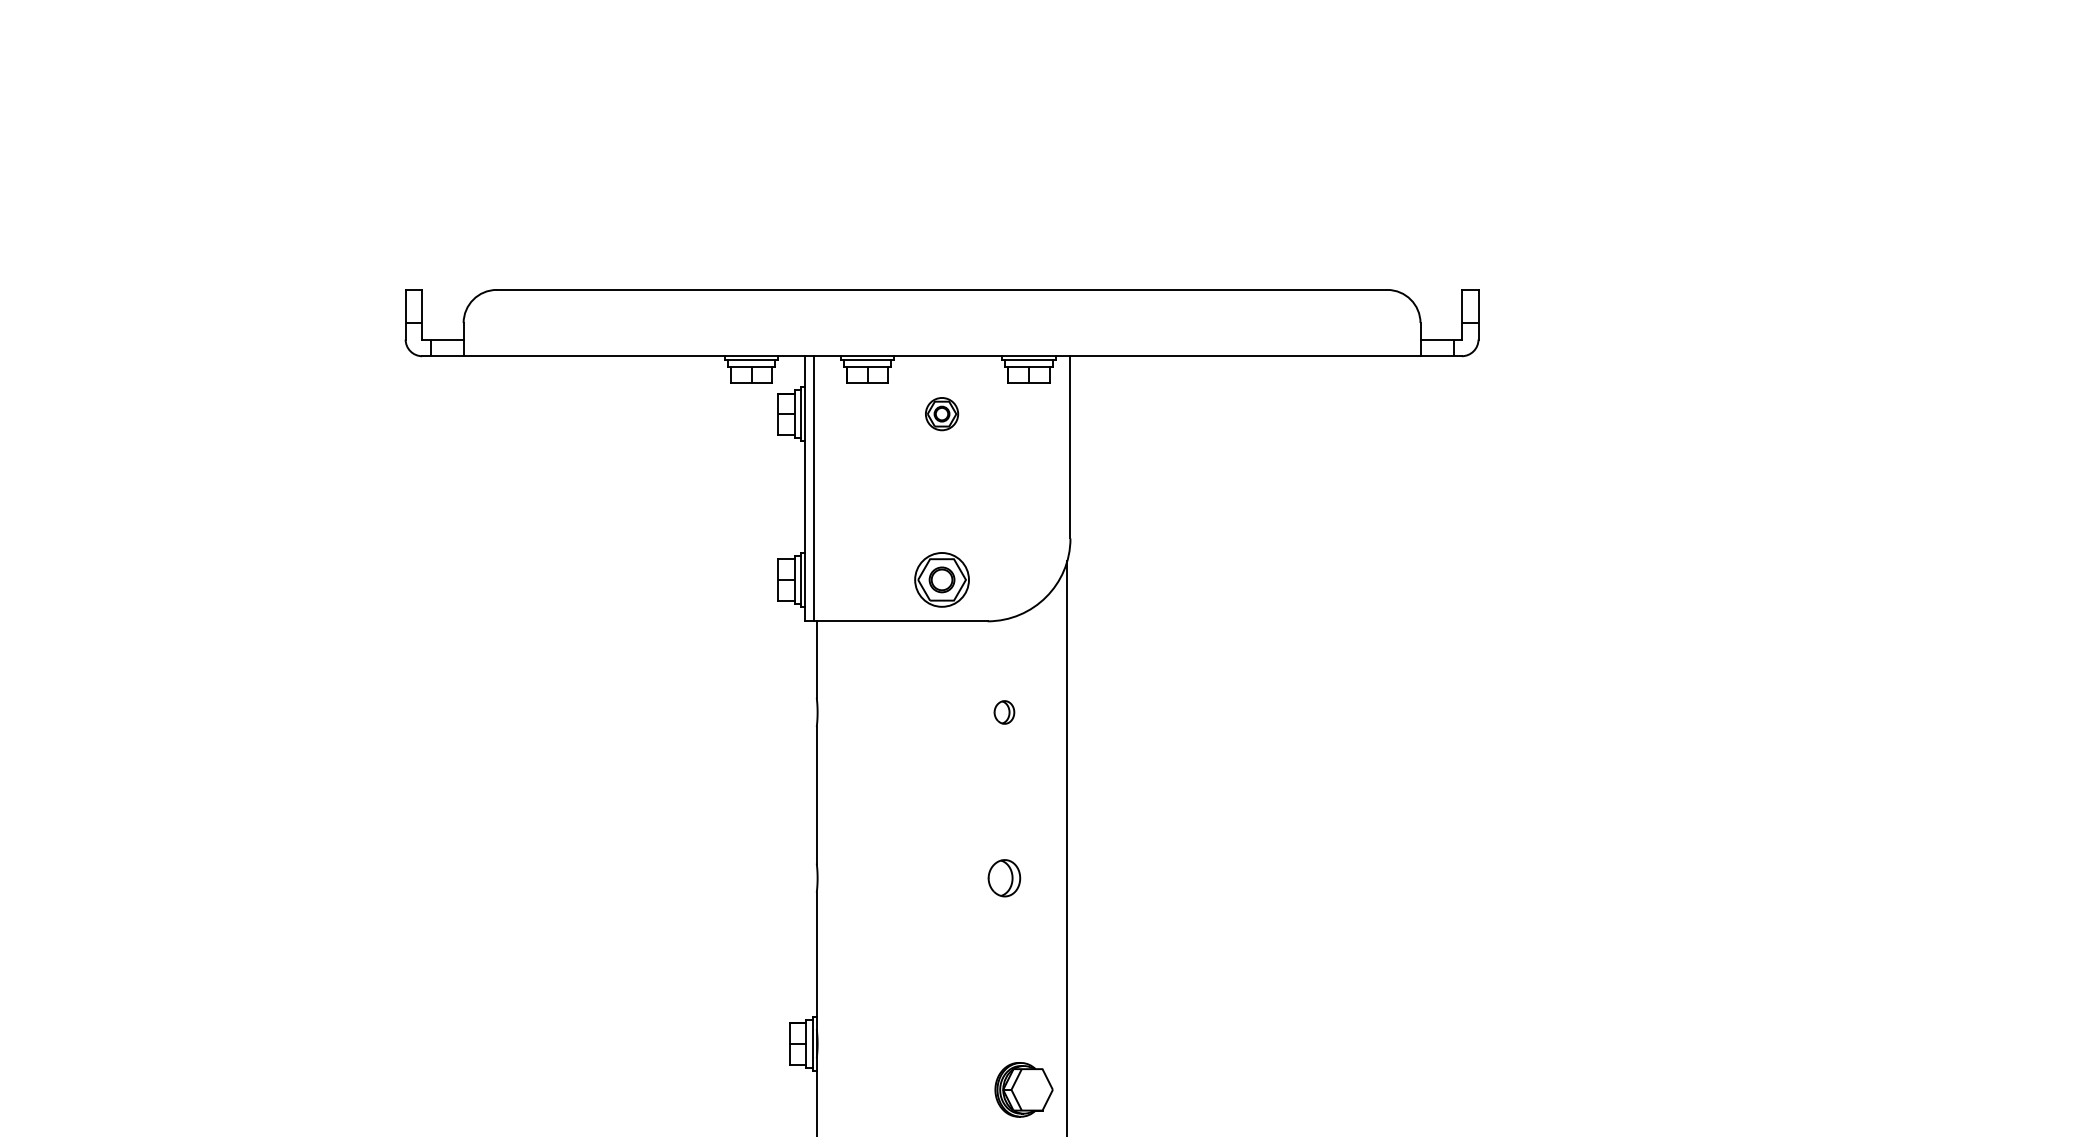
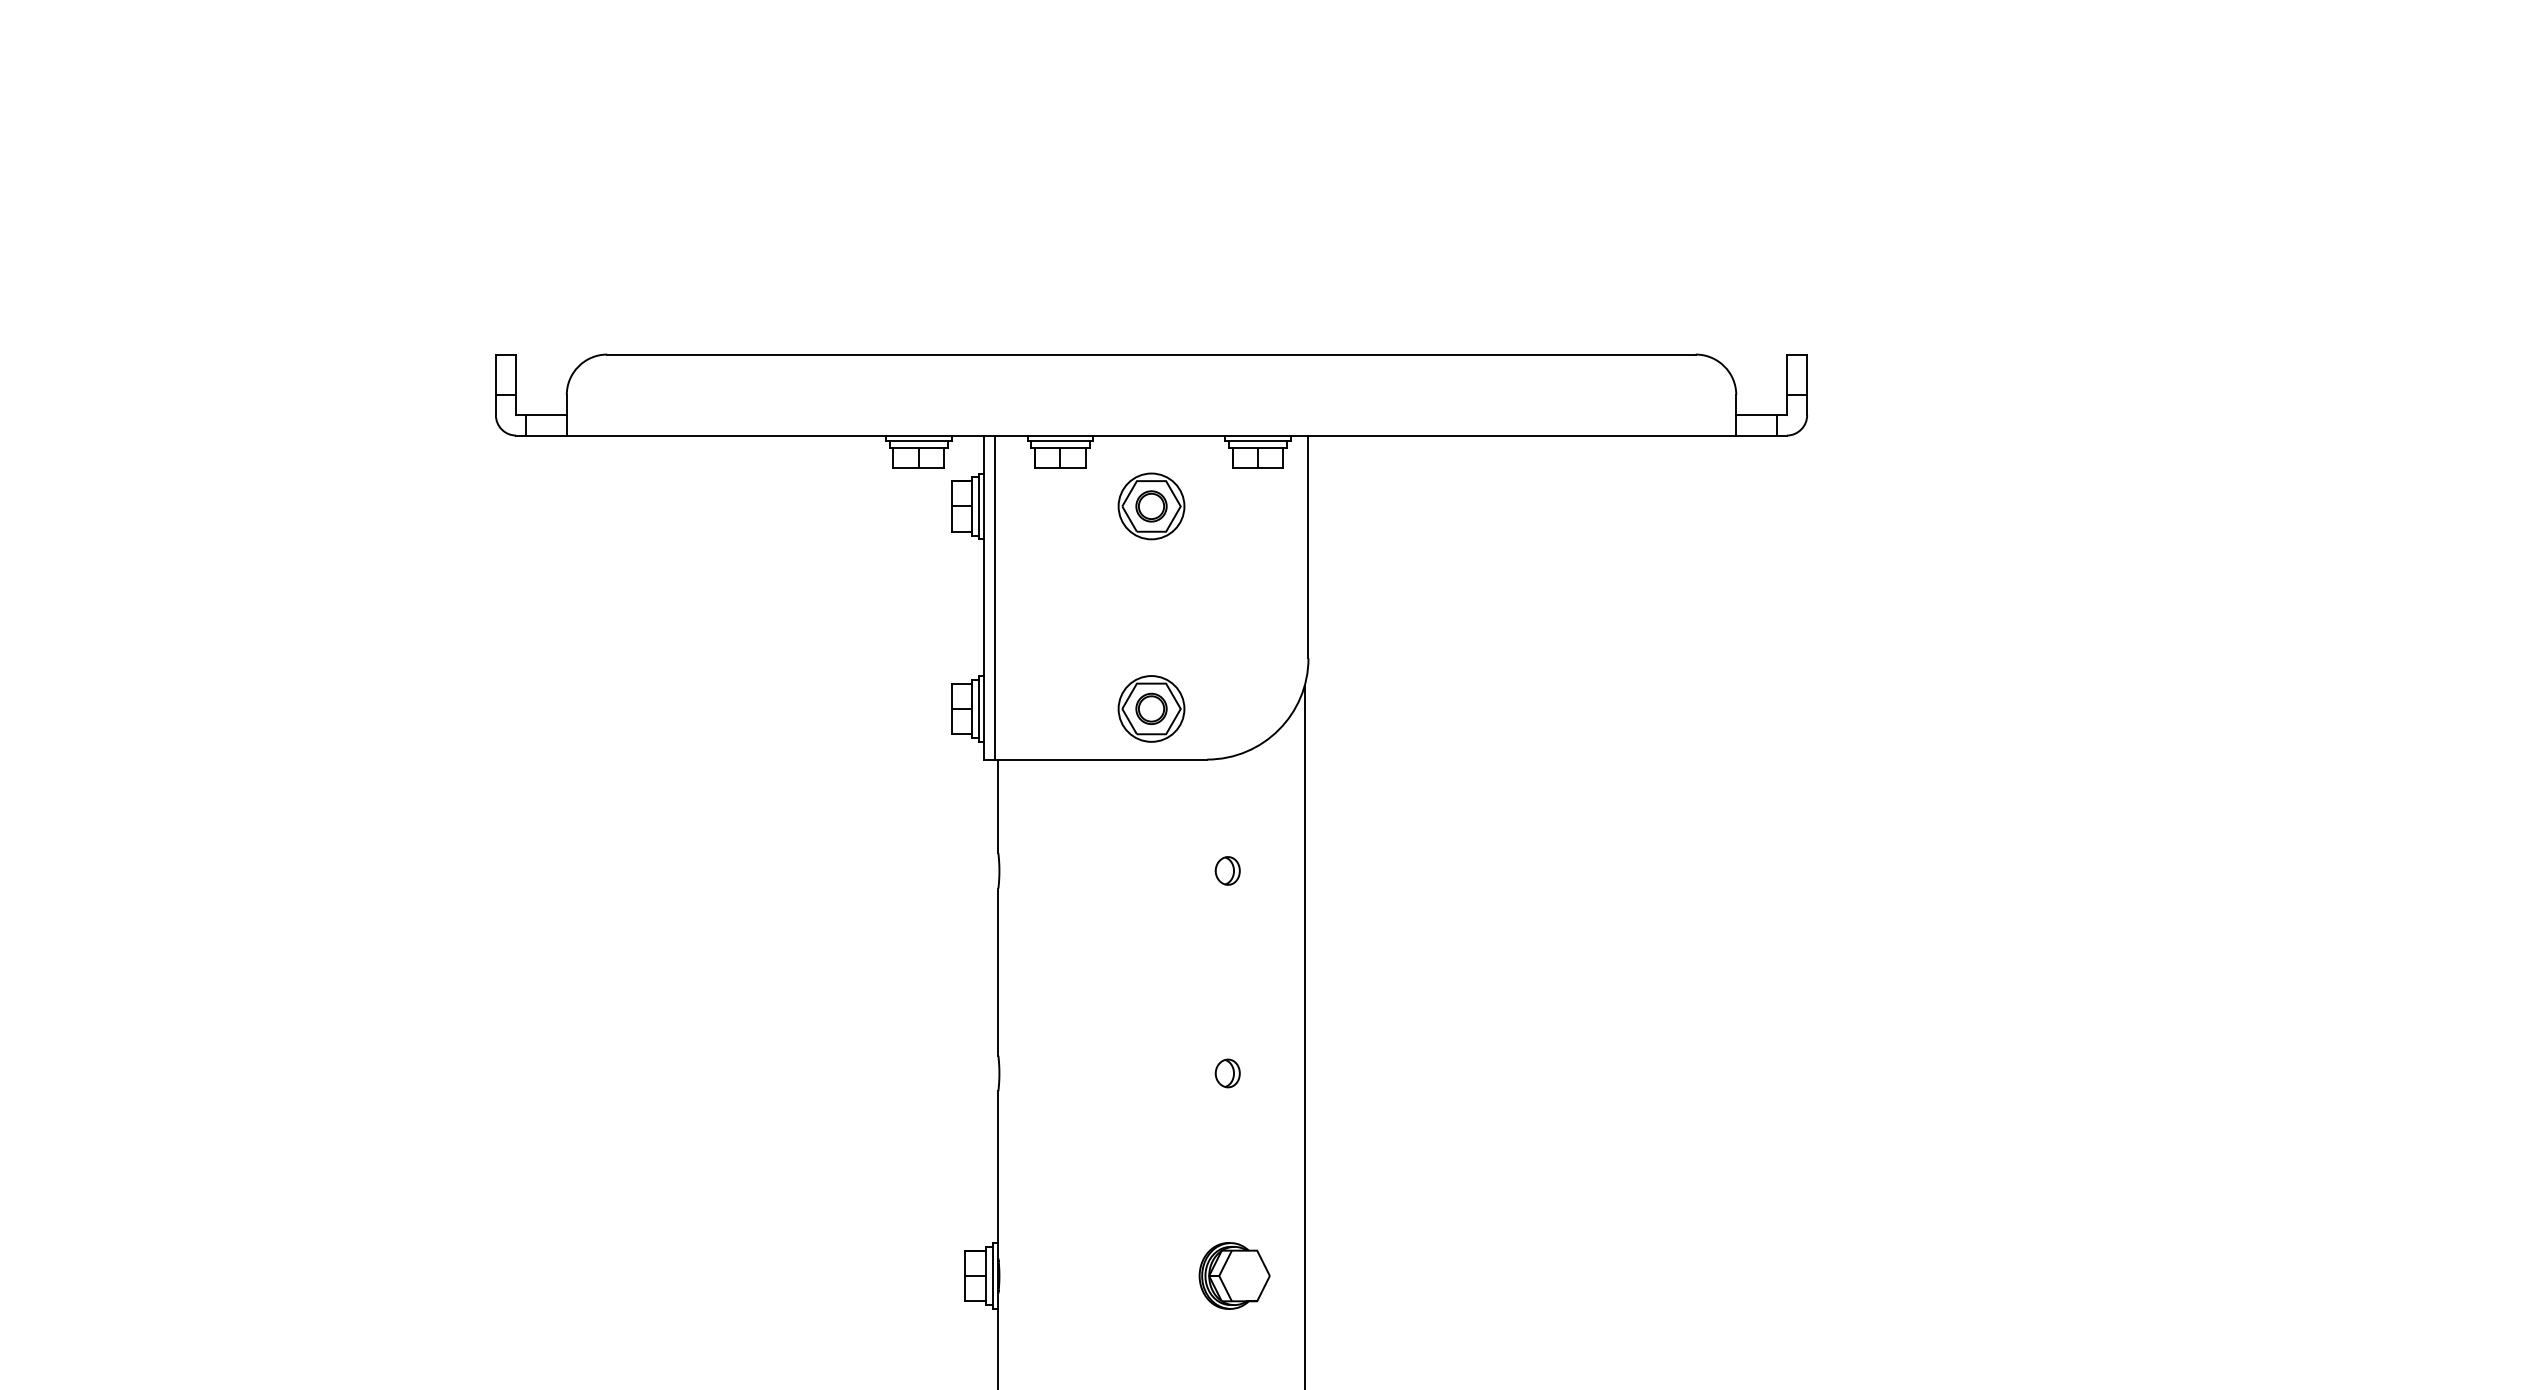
part: (941, 413) -> (1150, 505), size x1.67
part: (1004, 877) -> (1227, 1072), size x0.62
part: (1023, 1089) -> (1233, 1275), moved

